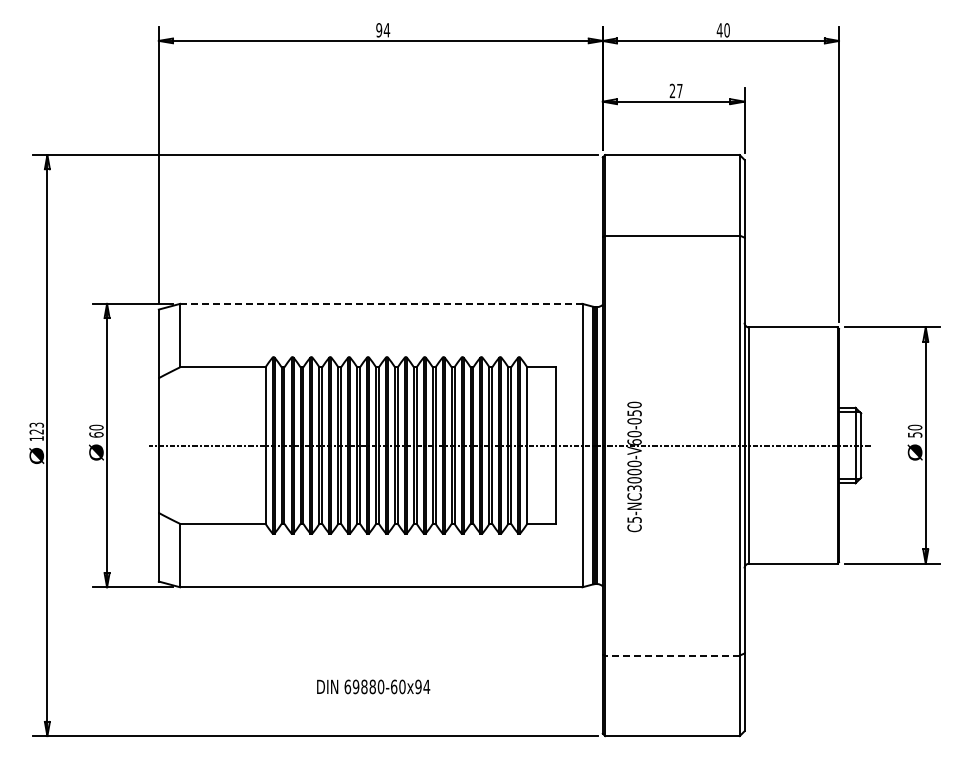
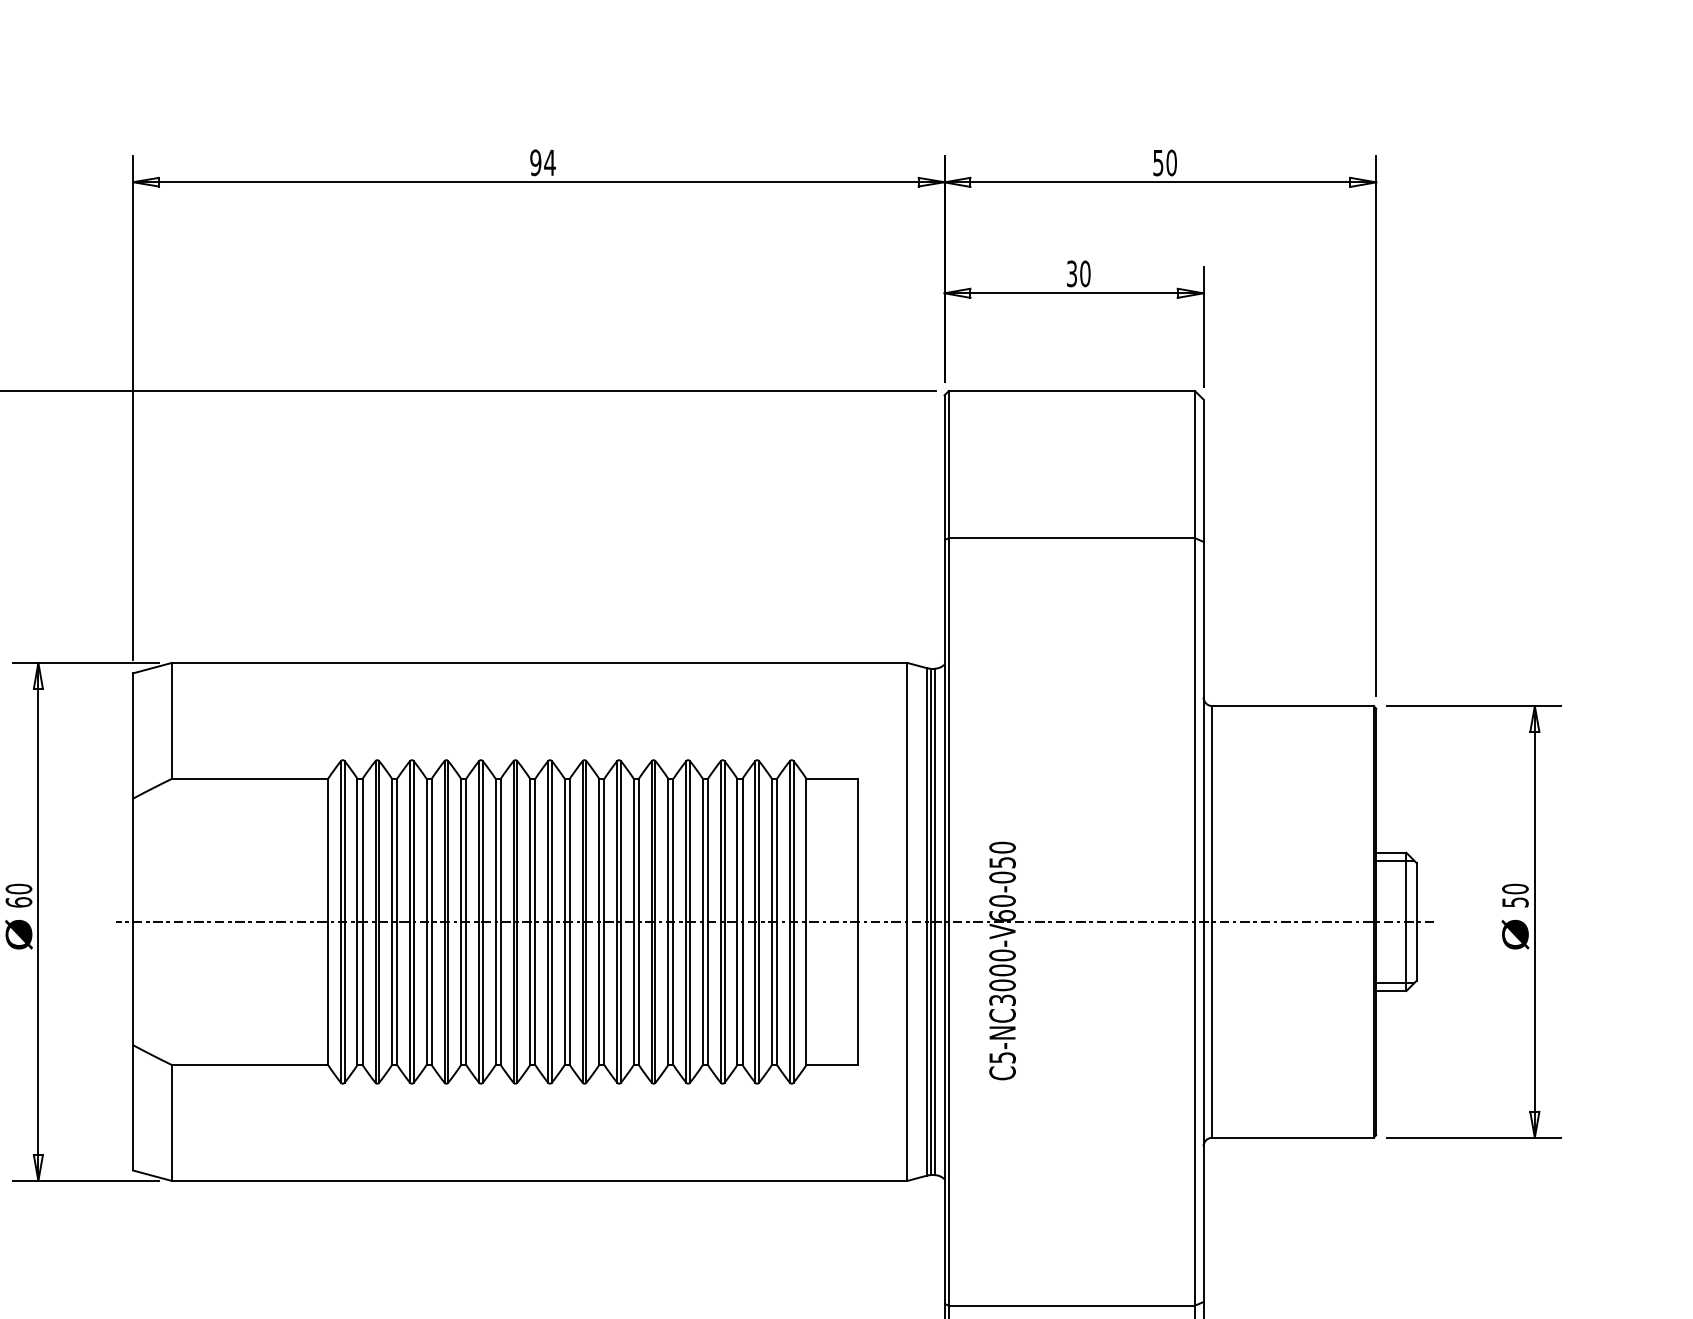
text: (719, 30) -> (1157, 163), 40 -> 50
text: (675, 90) -> (1077, 272), 27 -> 30
line: (380, 303) -> (538, 662), dashed -> solid
line: (672, 655) -> (1071, 1305), dashed -> solid

